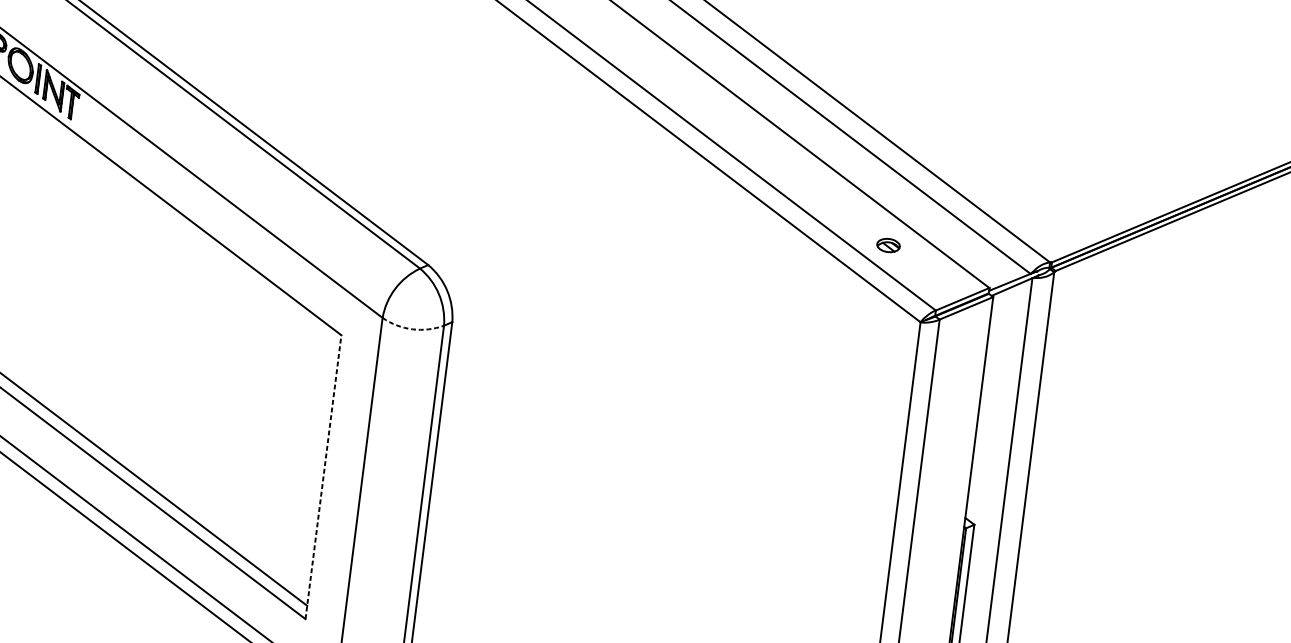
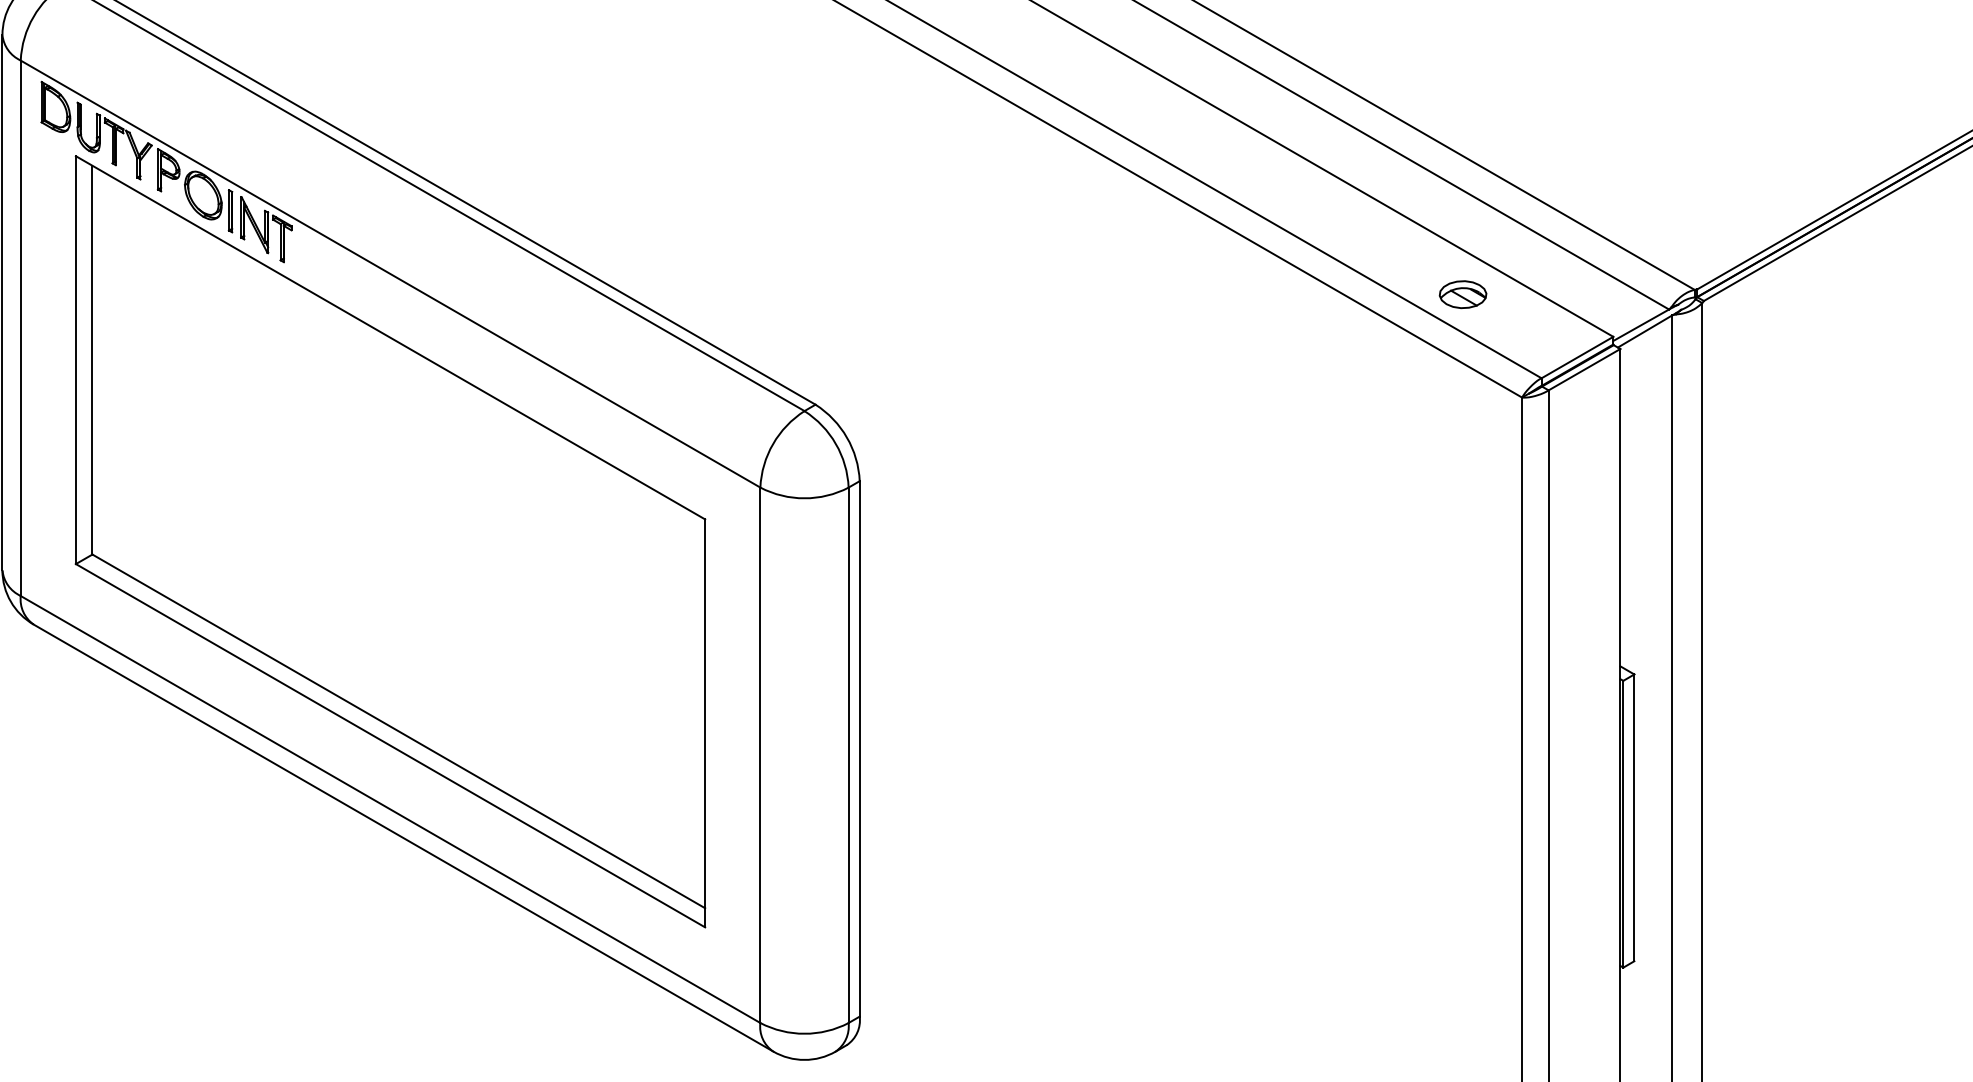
part: (888, 245) -> (1462, 294), size x1.43
arc: (412, 329) -> (804, 498), dashed -> solid
line: (323, 477) -> (705, 723), dashed -> solid

